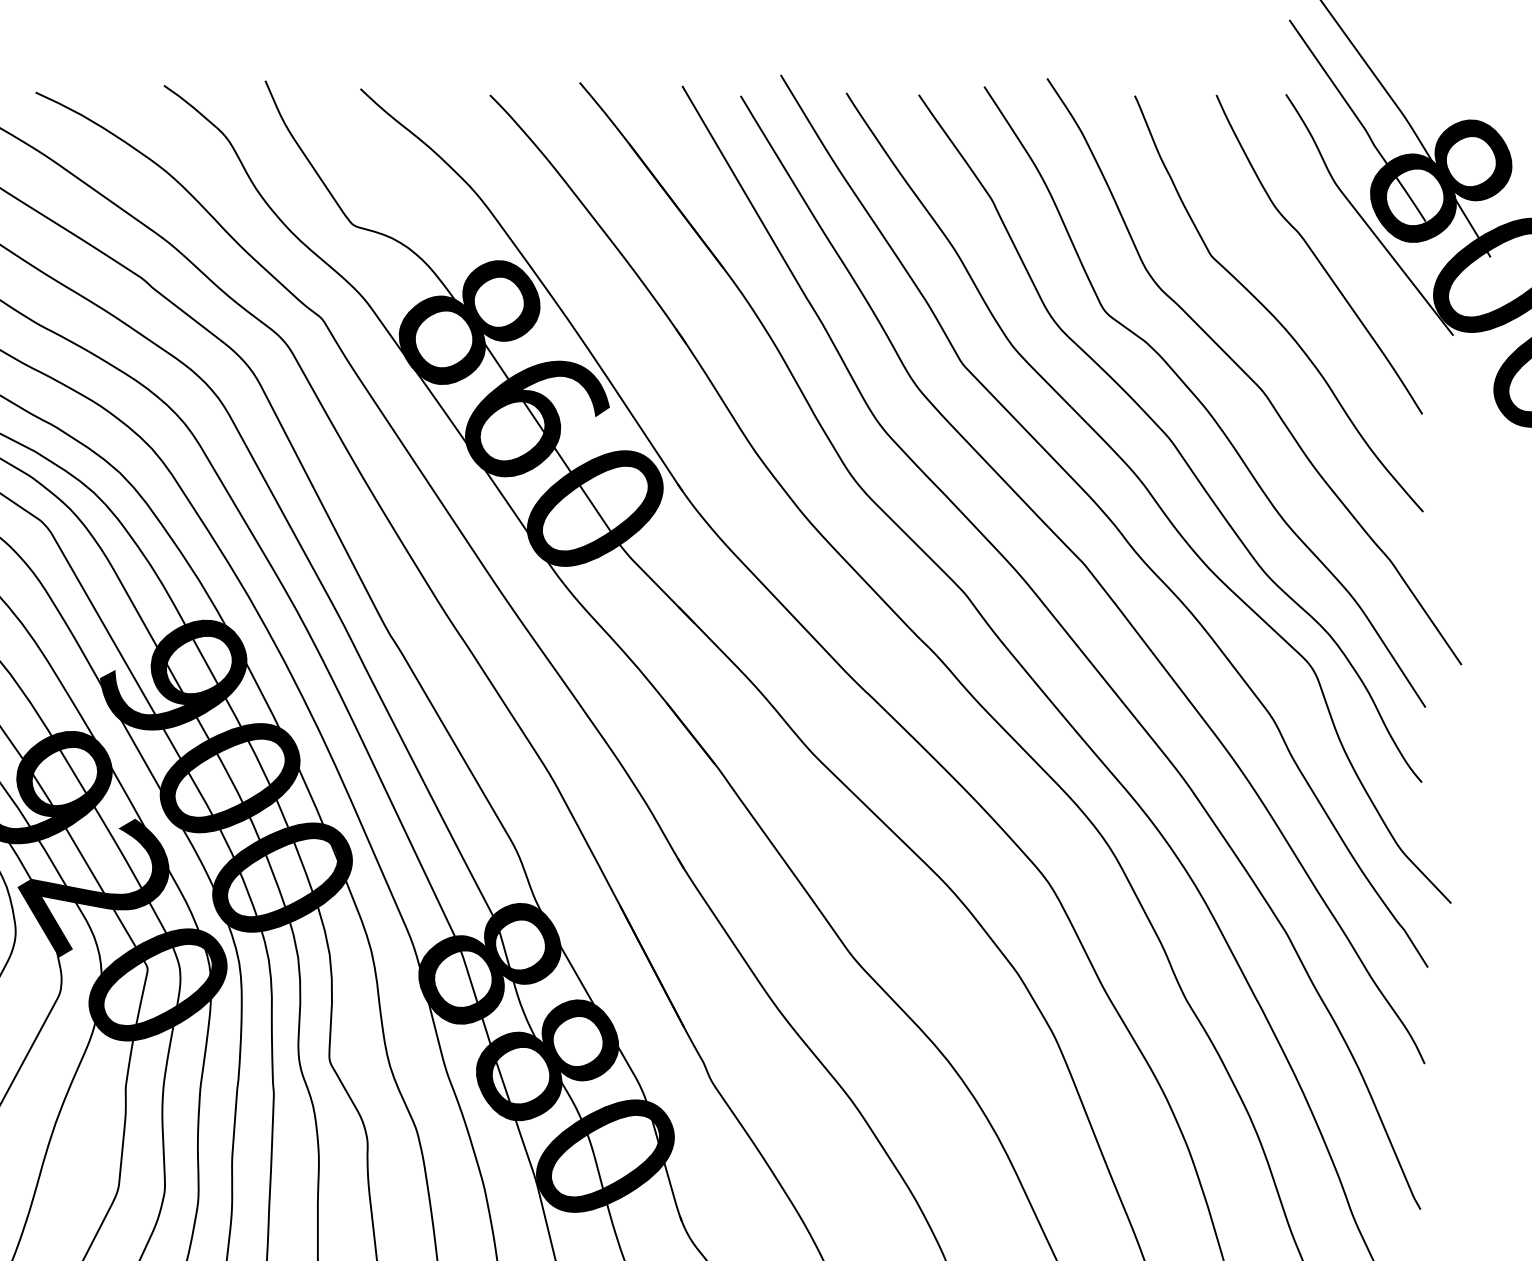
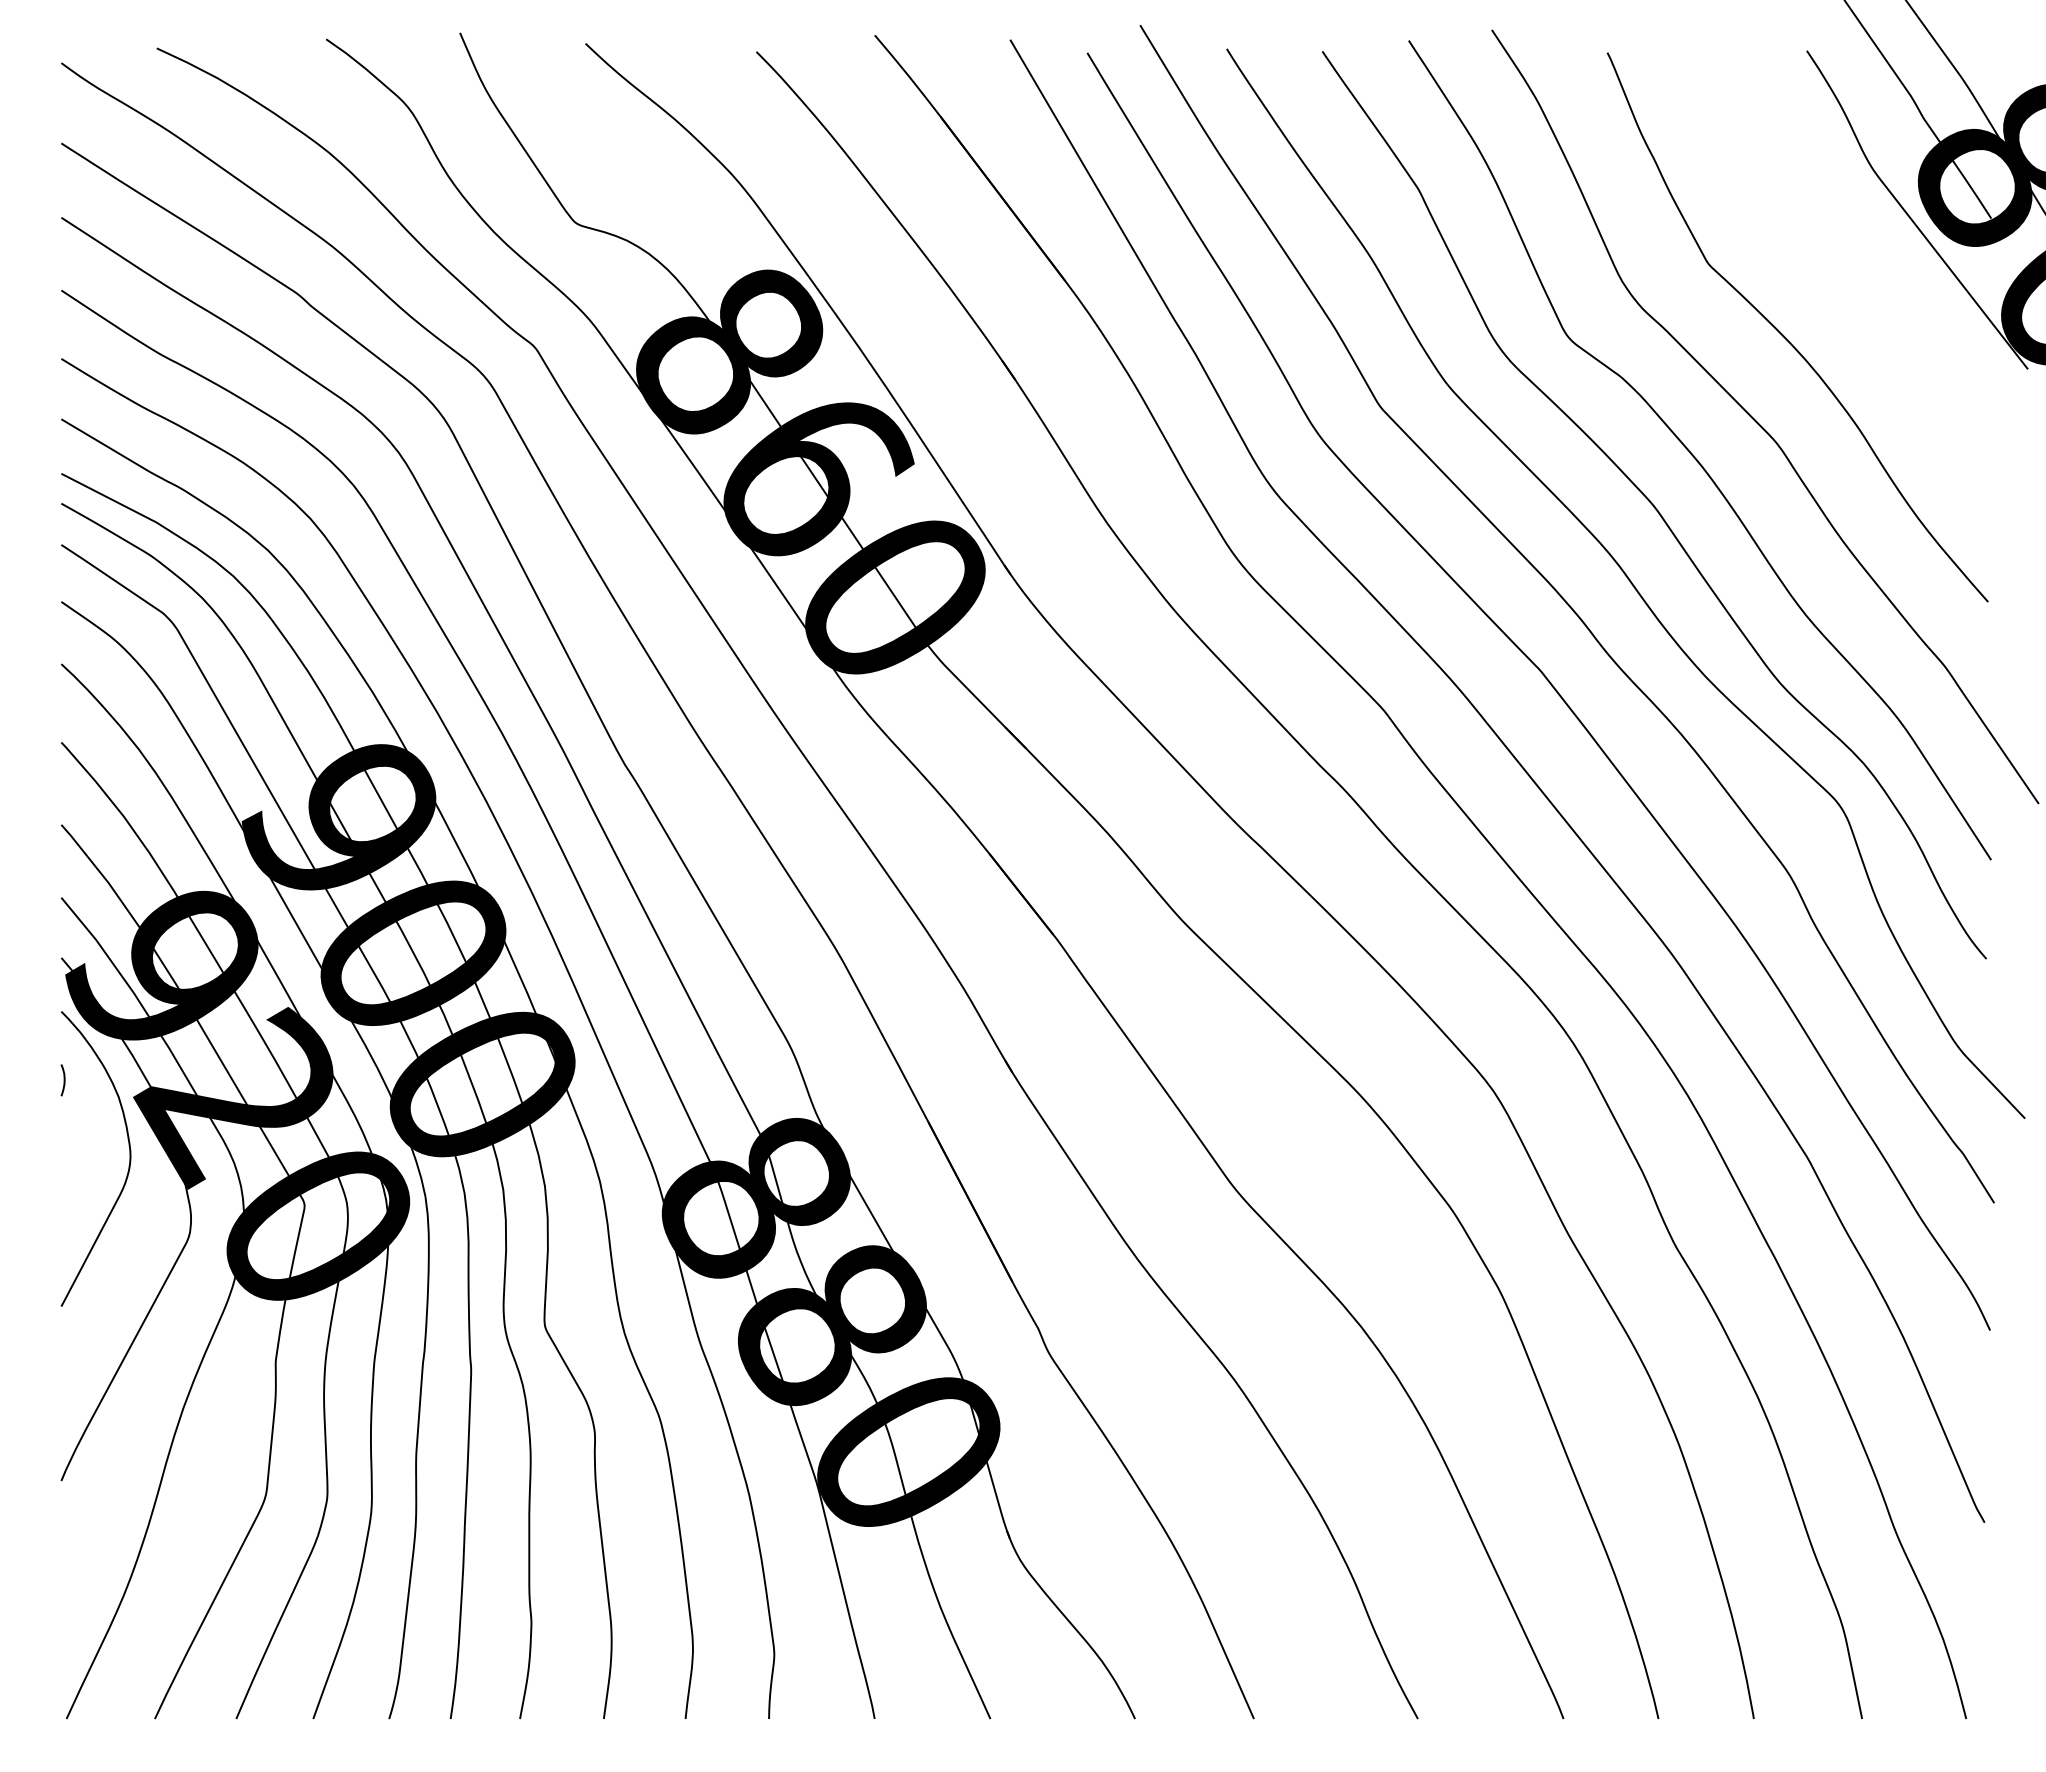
curve: (1316, 256) -> (1847, 264), removed

